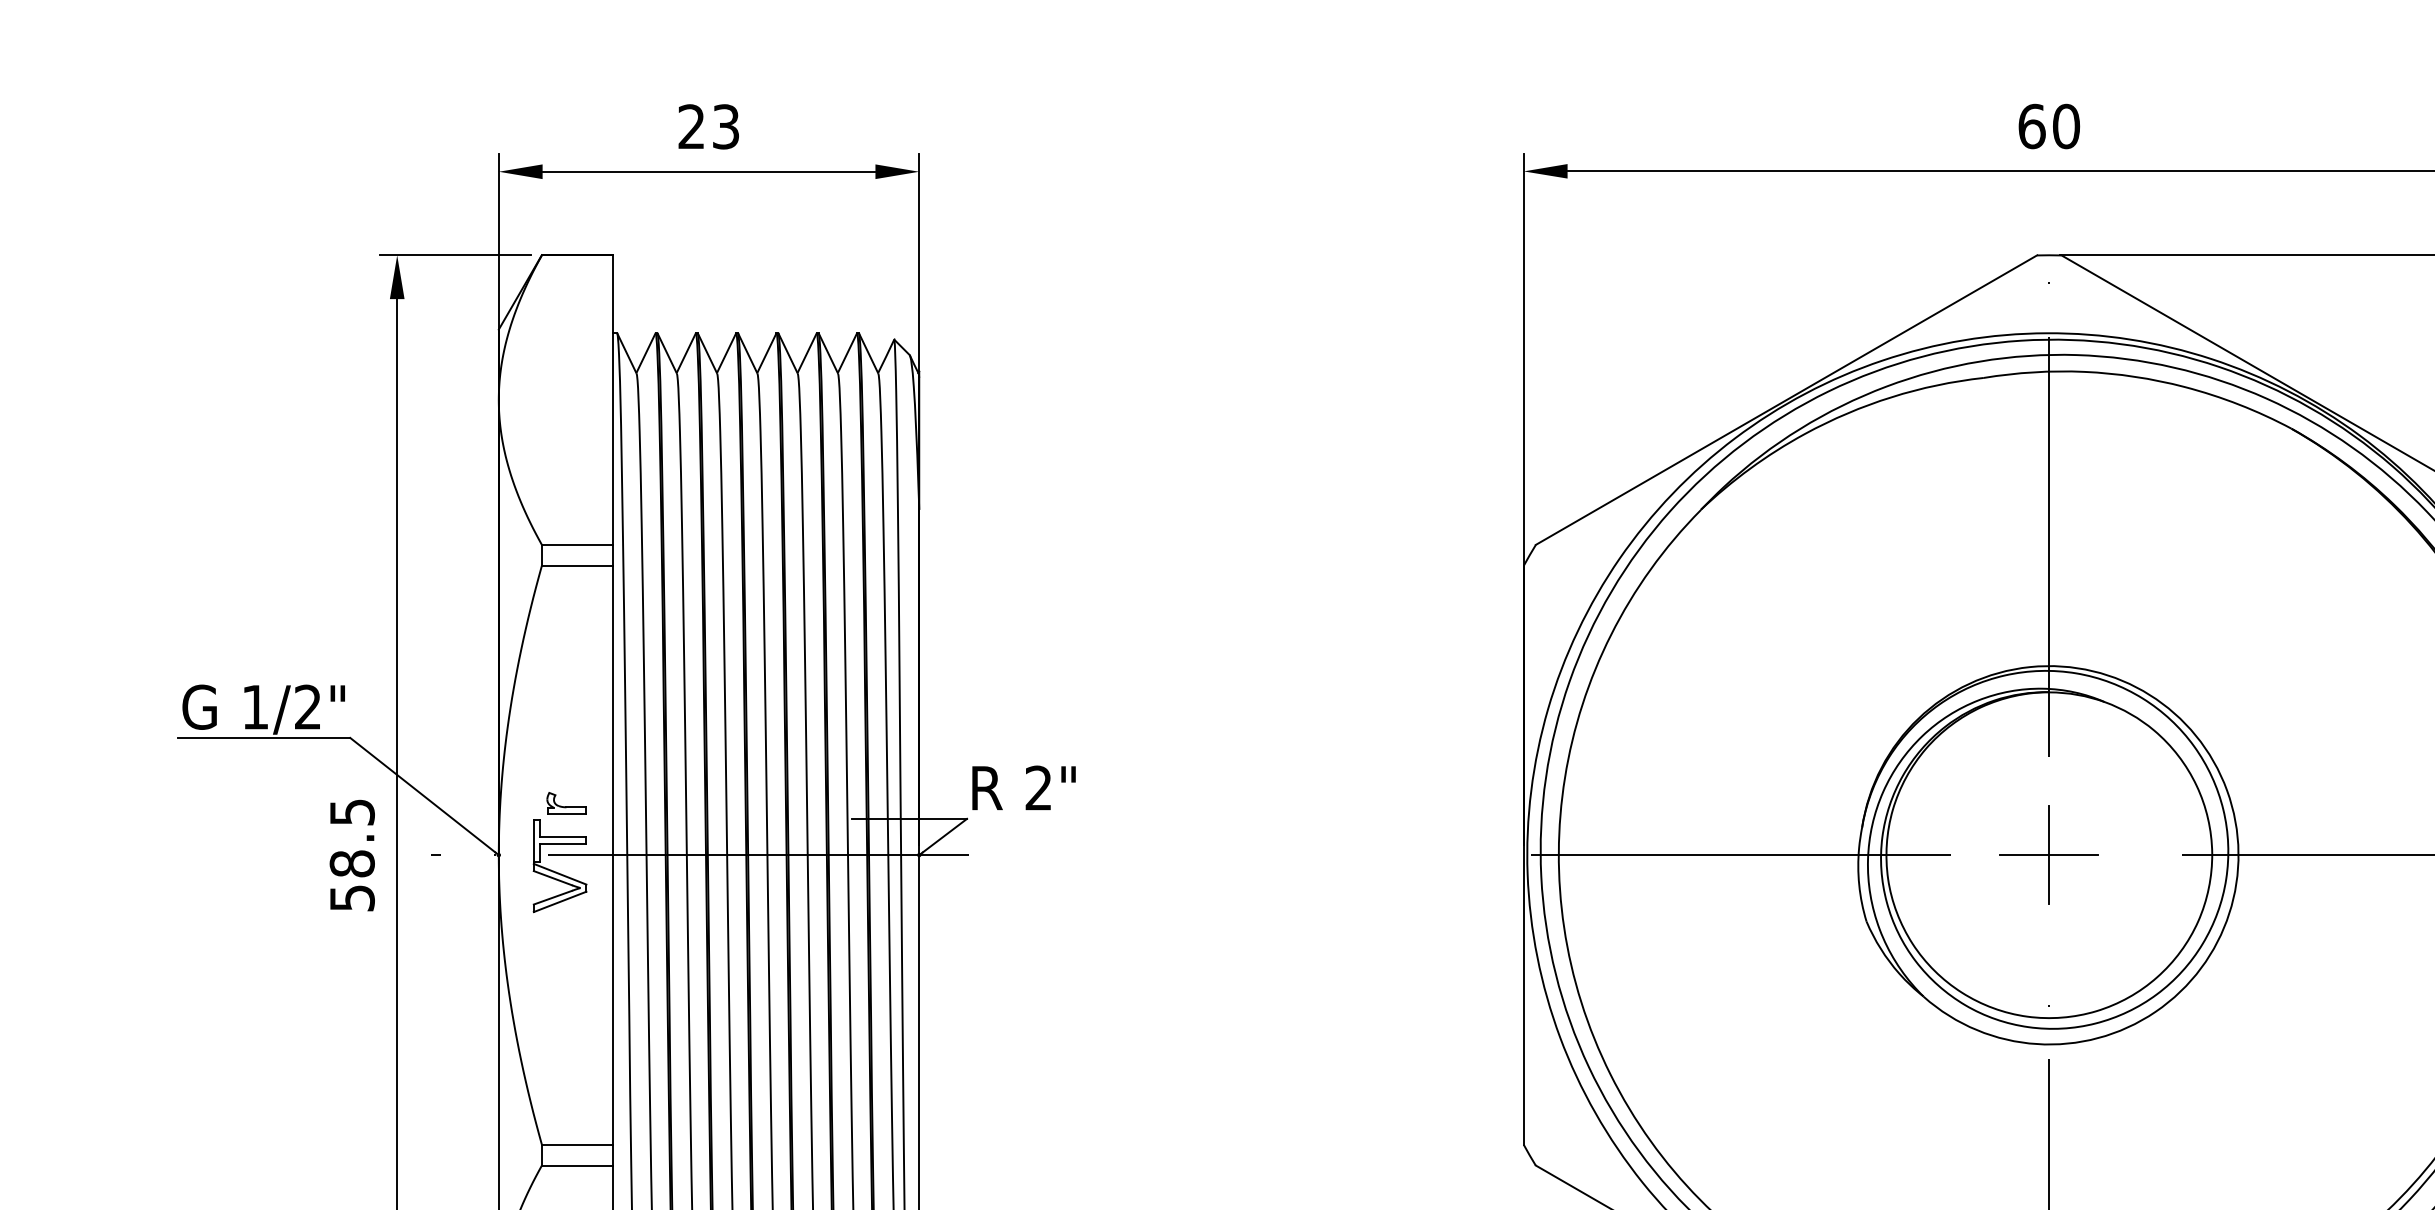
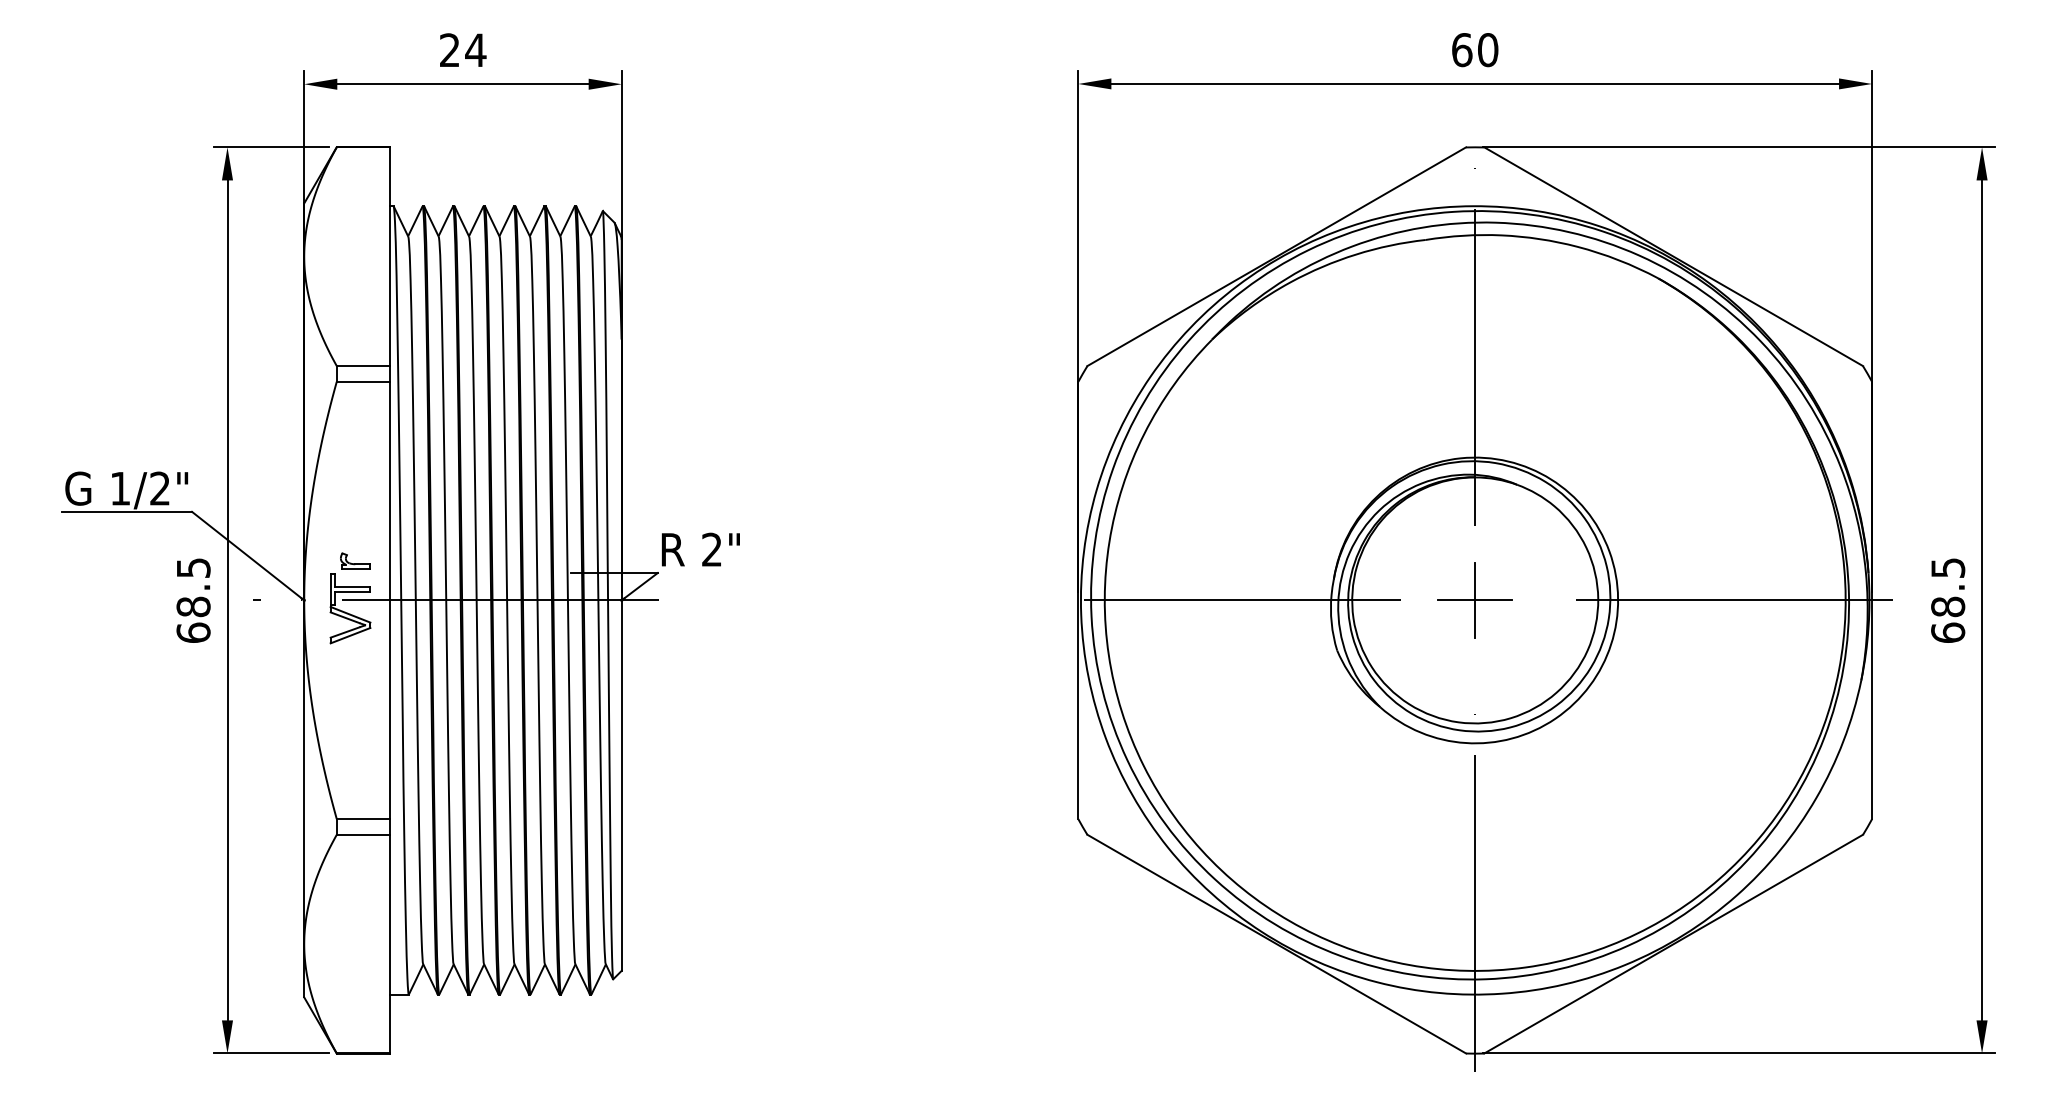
text: (725, 127) -> (475, 50), 23 -> 24
text: (352, 897) -> (193, 632), 58.5 -> 68.5

